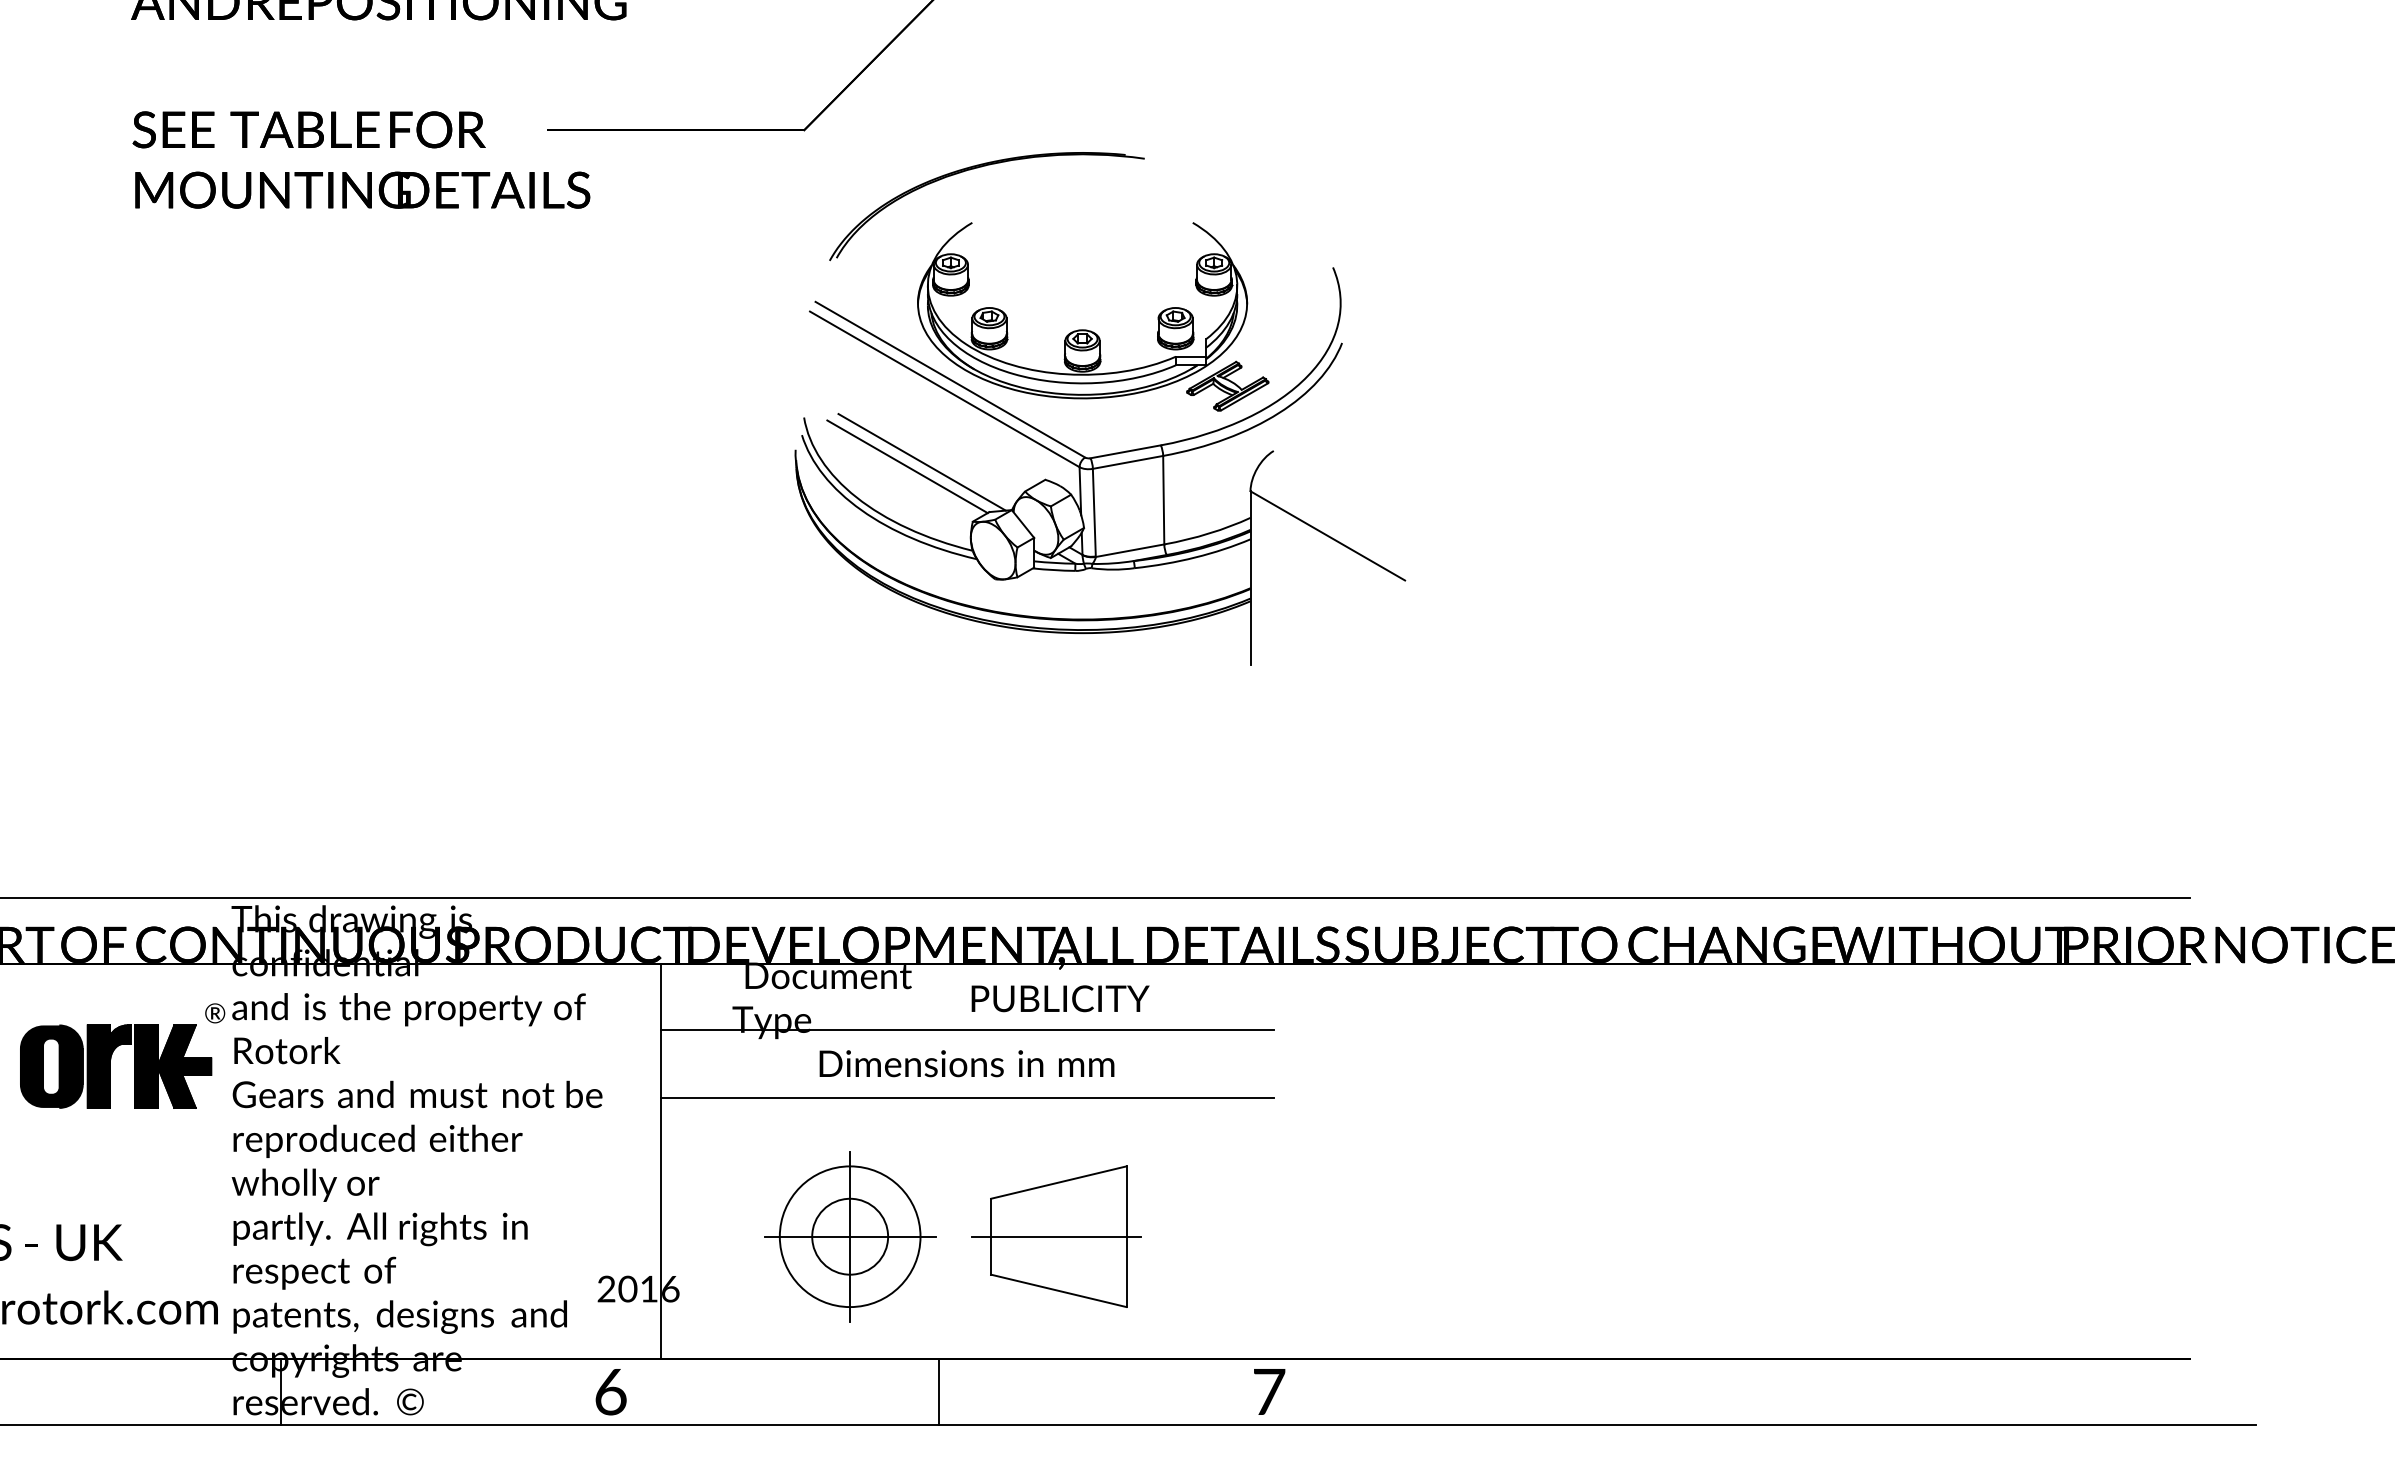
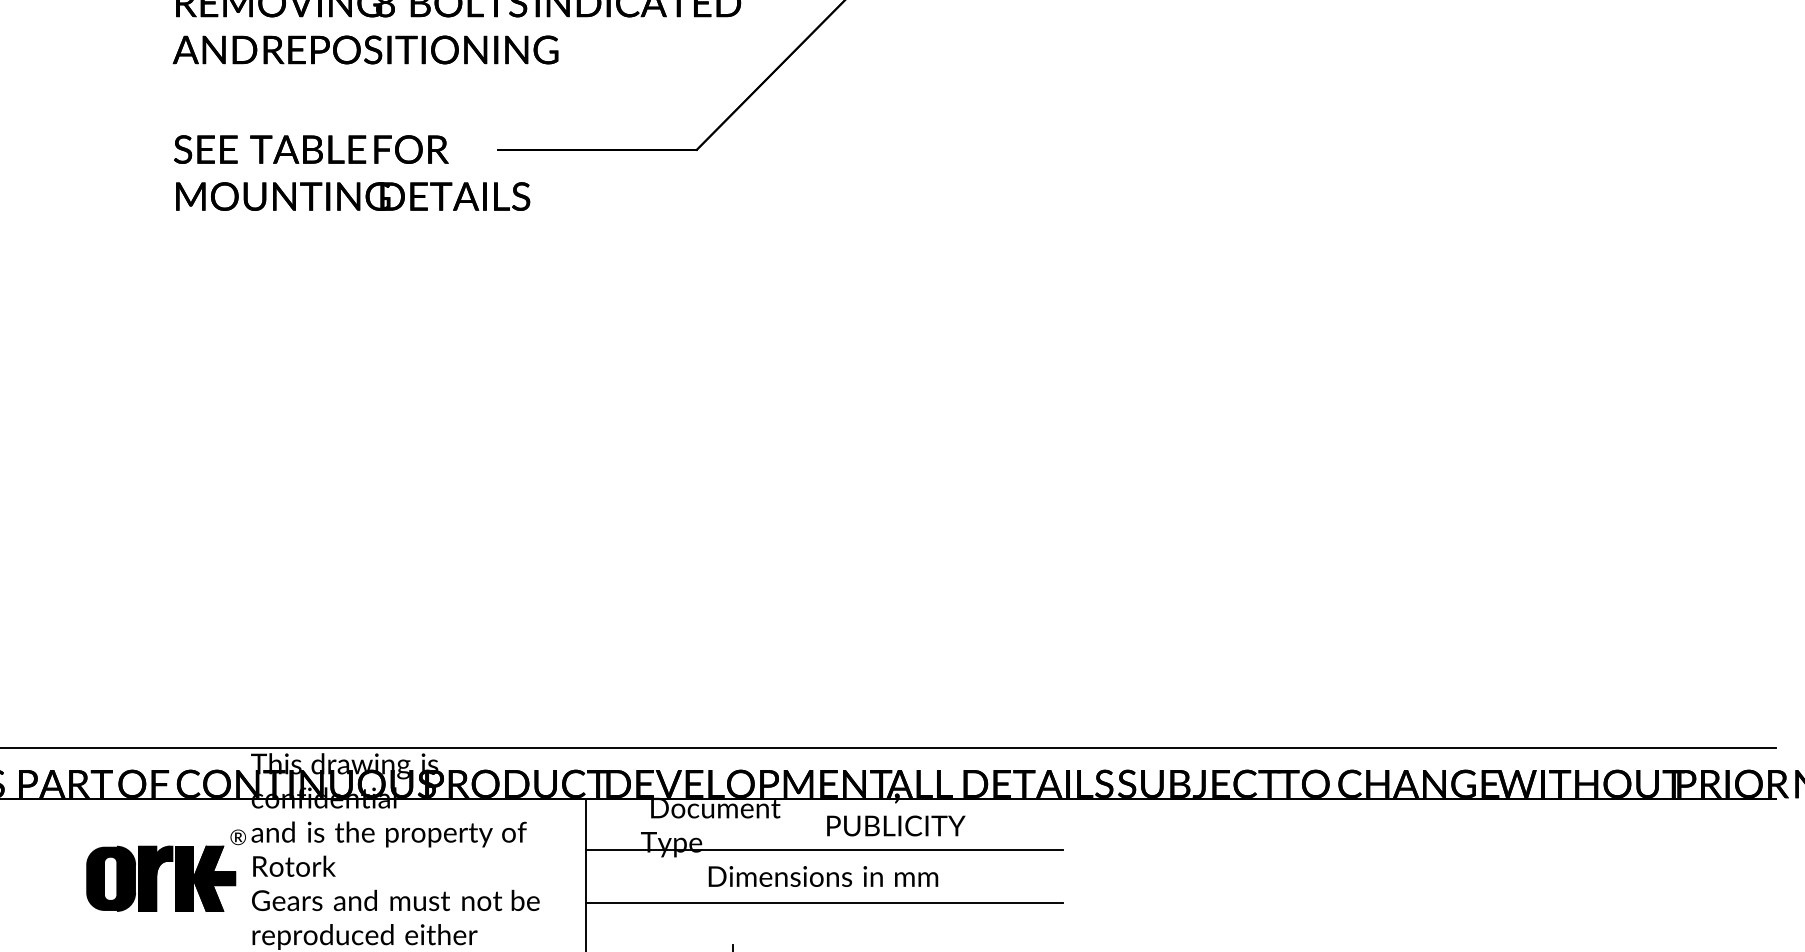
part: (1100, 398) -> (927, 358), removed

